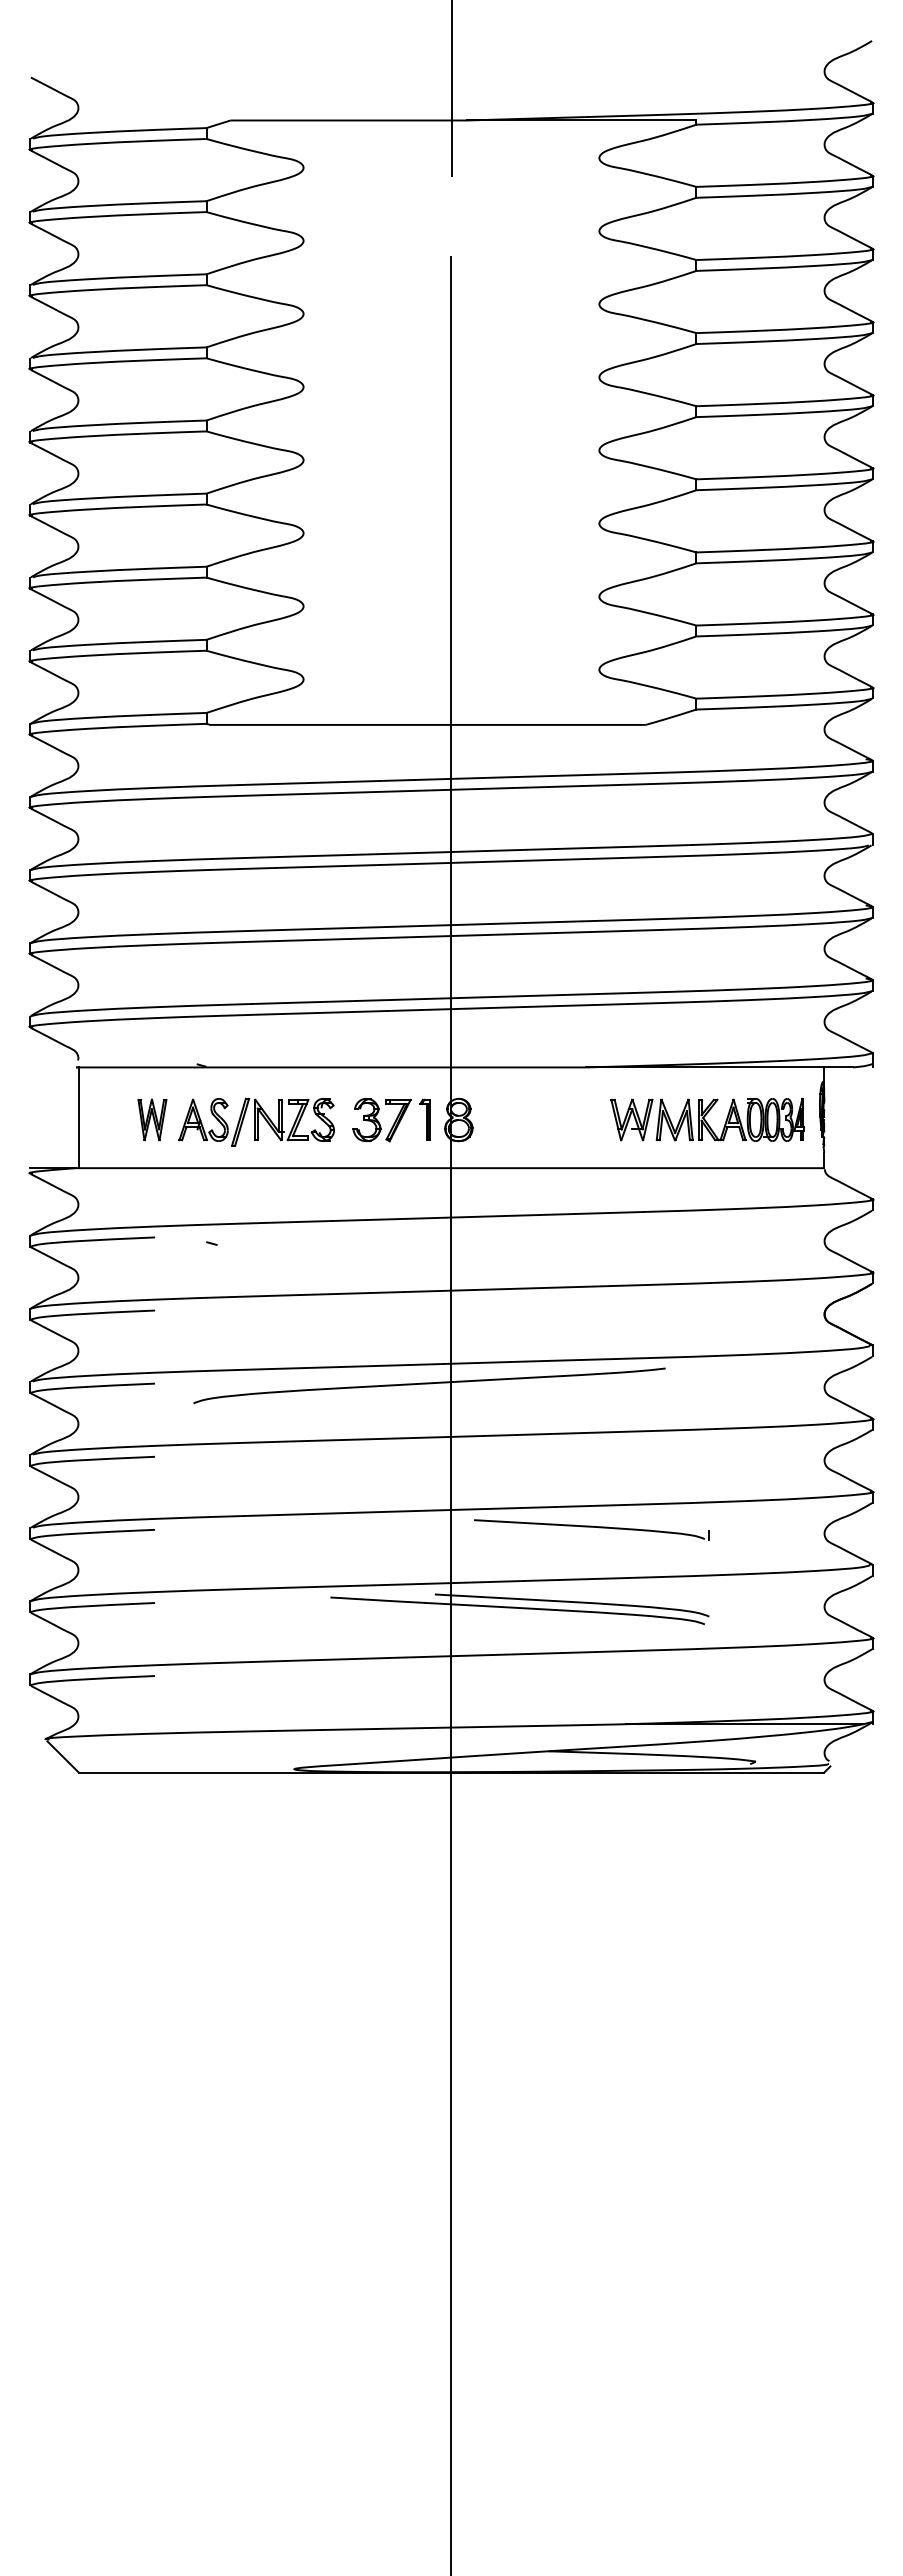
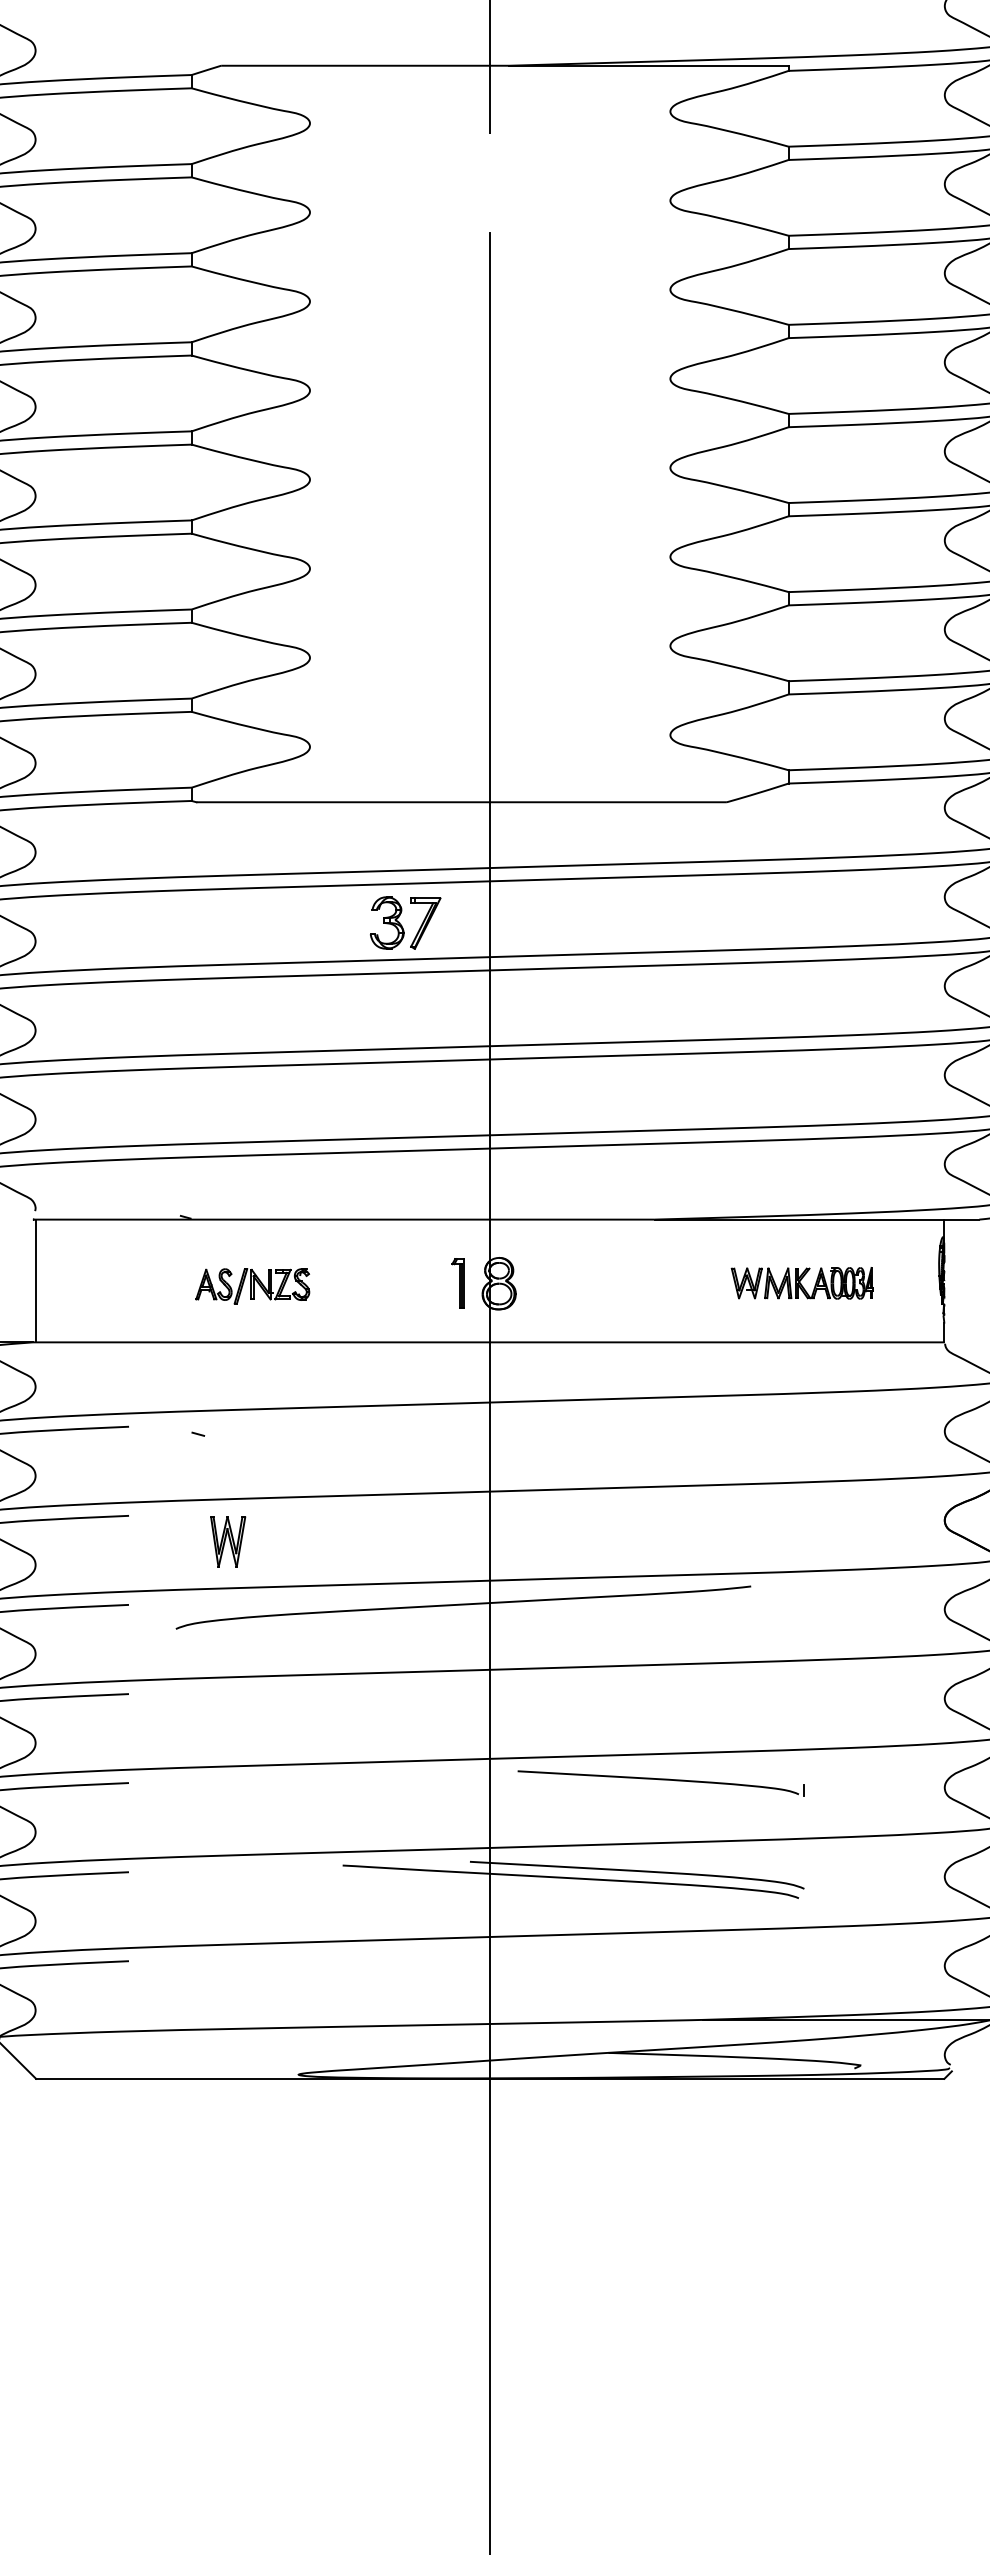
part: (152, 1119) -> (228, 1541), moved
part: (707, 1119) -> (802, 1283), size x0.6
part: (381, 1120) -> (404, 923), moved
part: (256, 1121) -> (252, 1285), size x0.6

